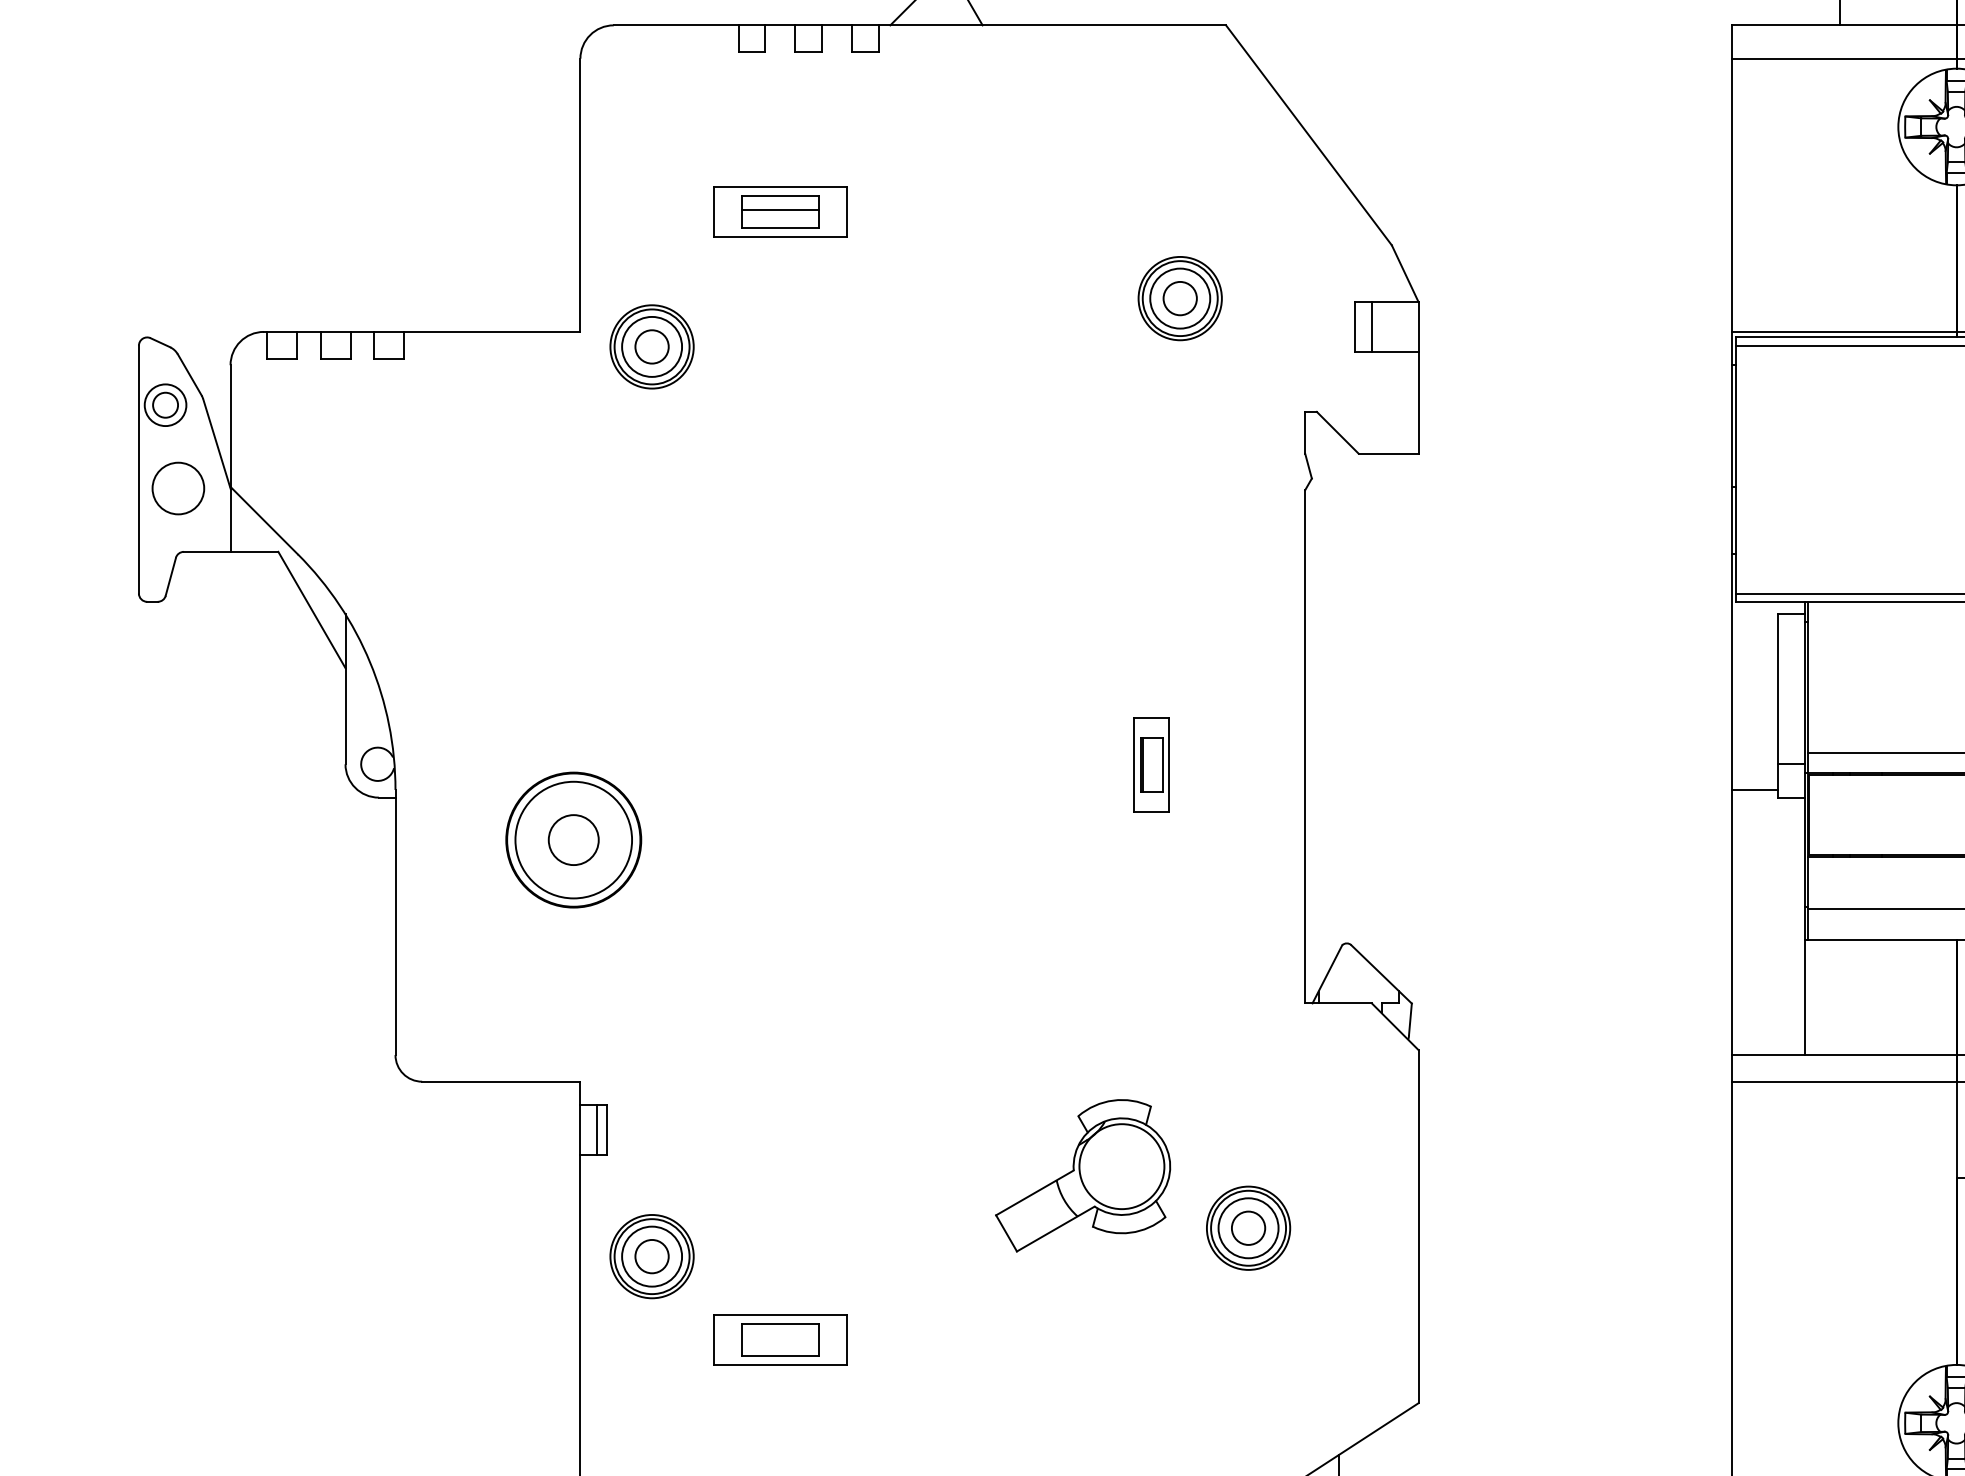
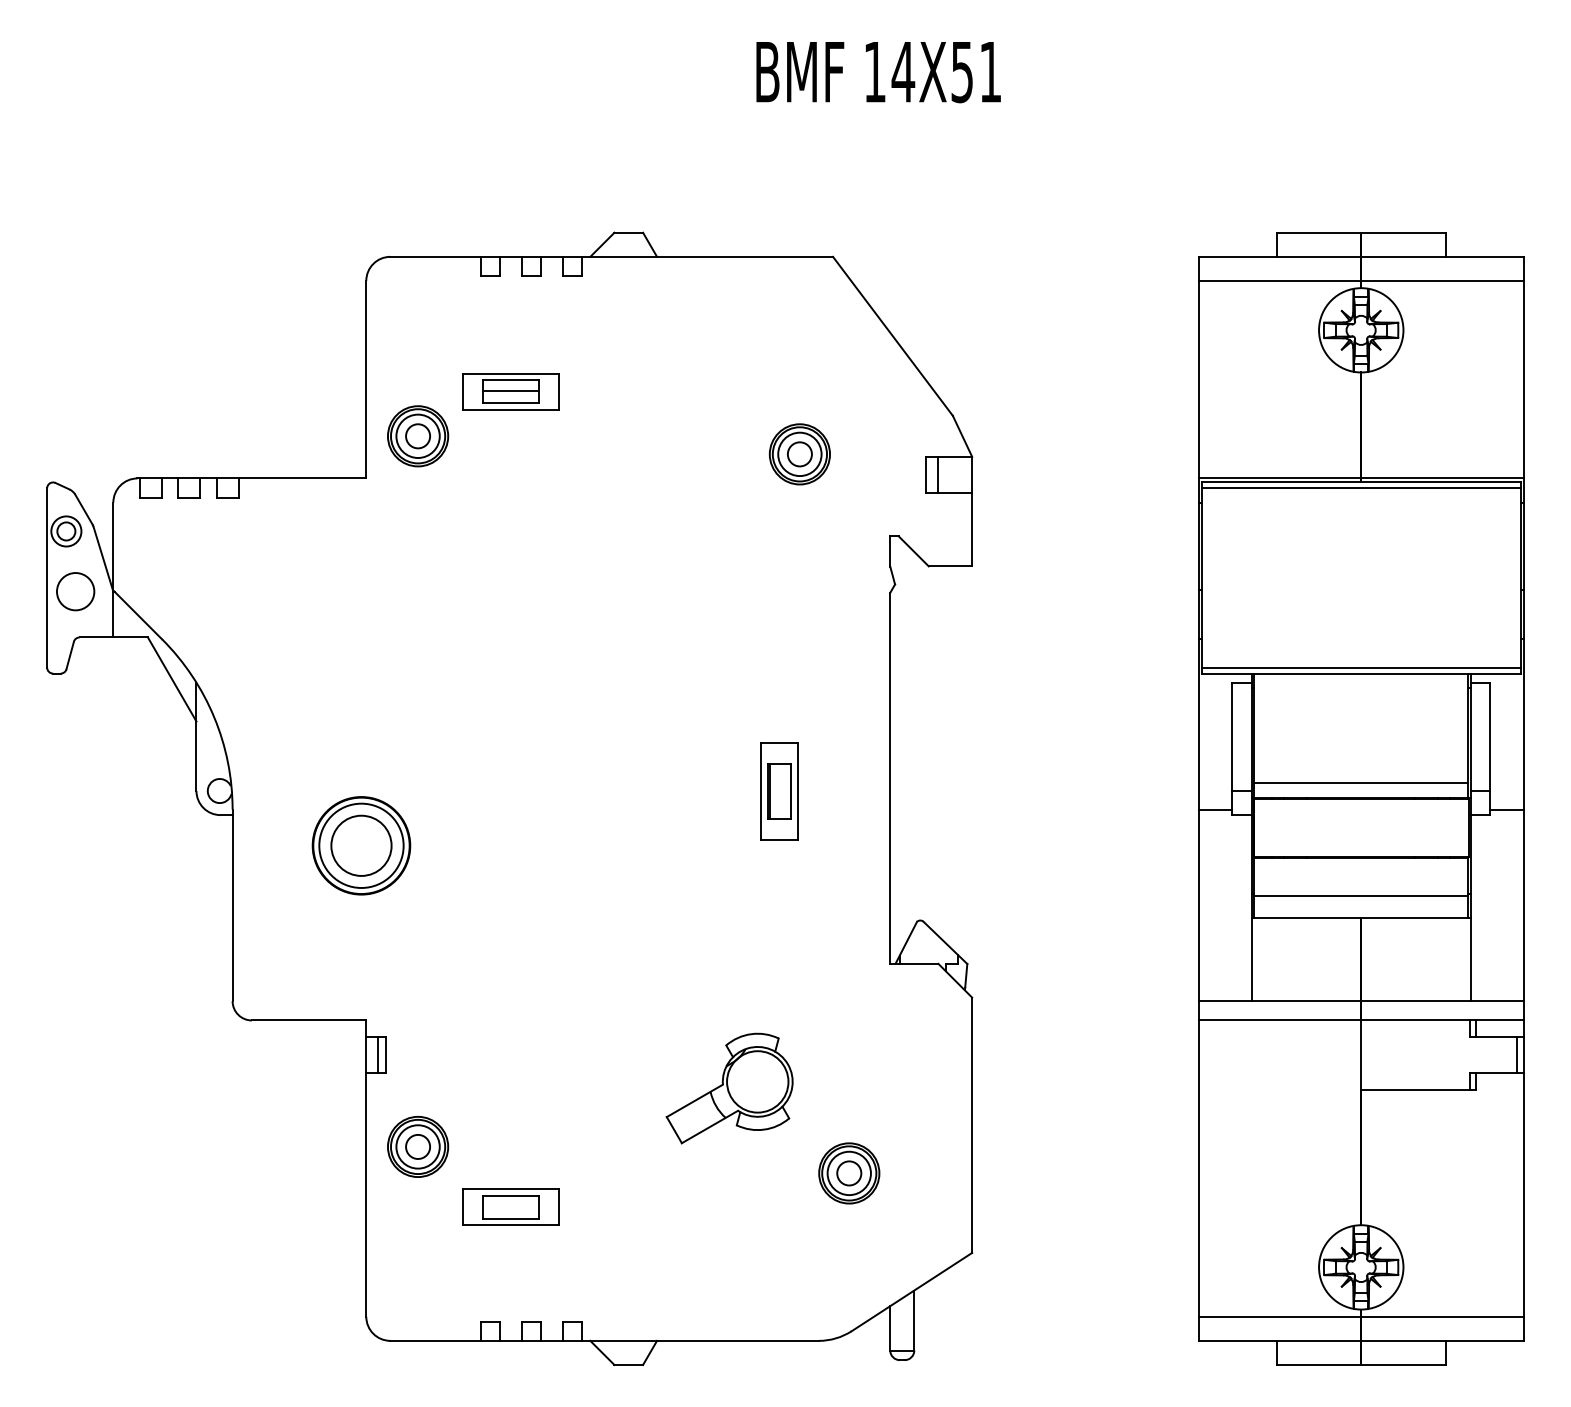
part: (652, 347) -> (418, 436), moved
part: (1152, 764) -> (779, 791), size x1.43
circle: (573, 839) -> (361, 845), size x1.67
part: (1248, 1228) -> (849, 1173), moved

